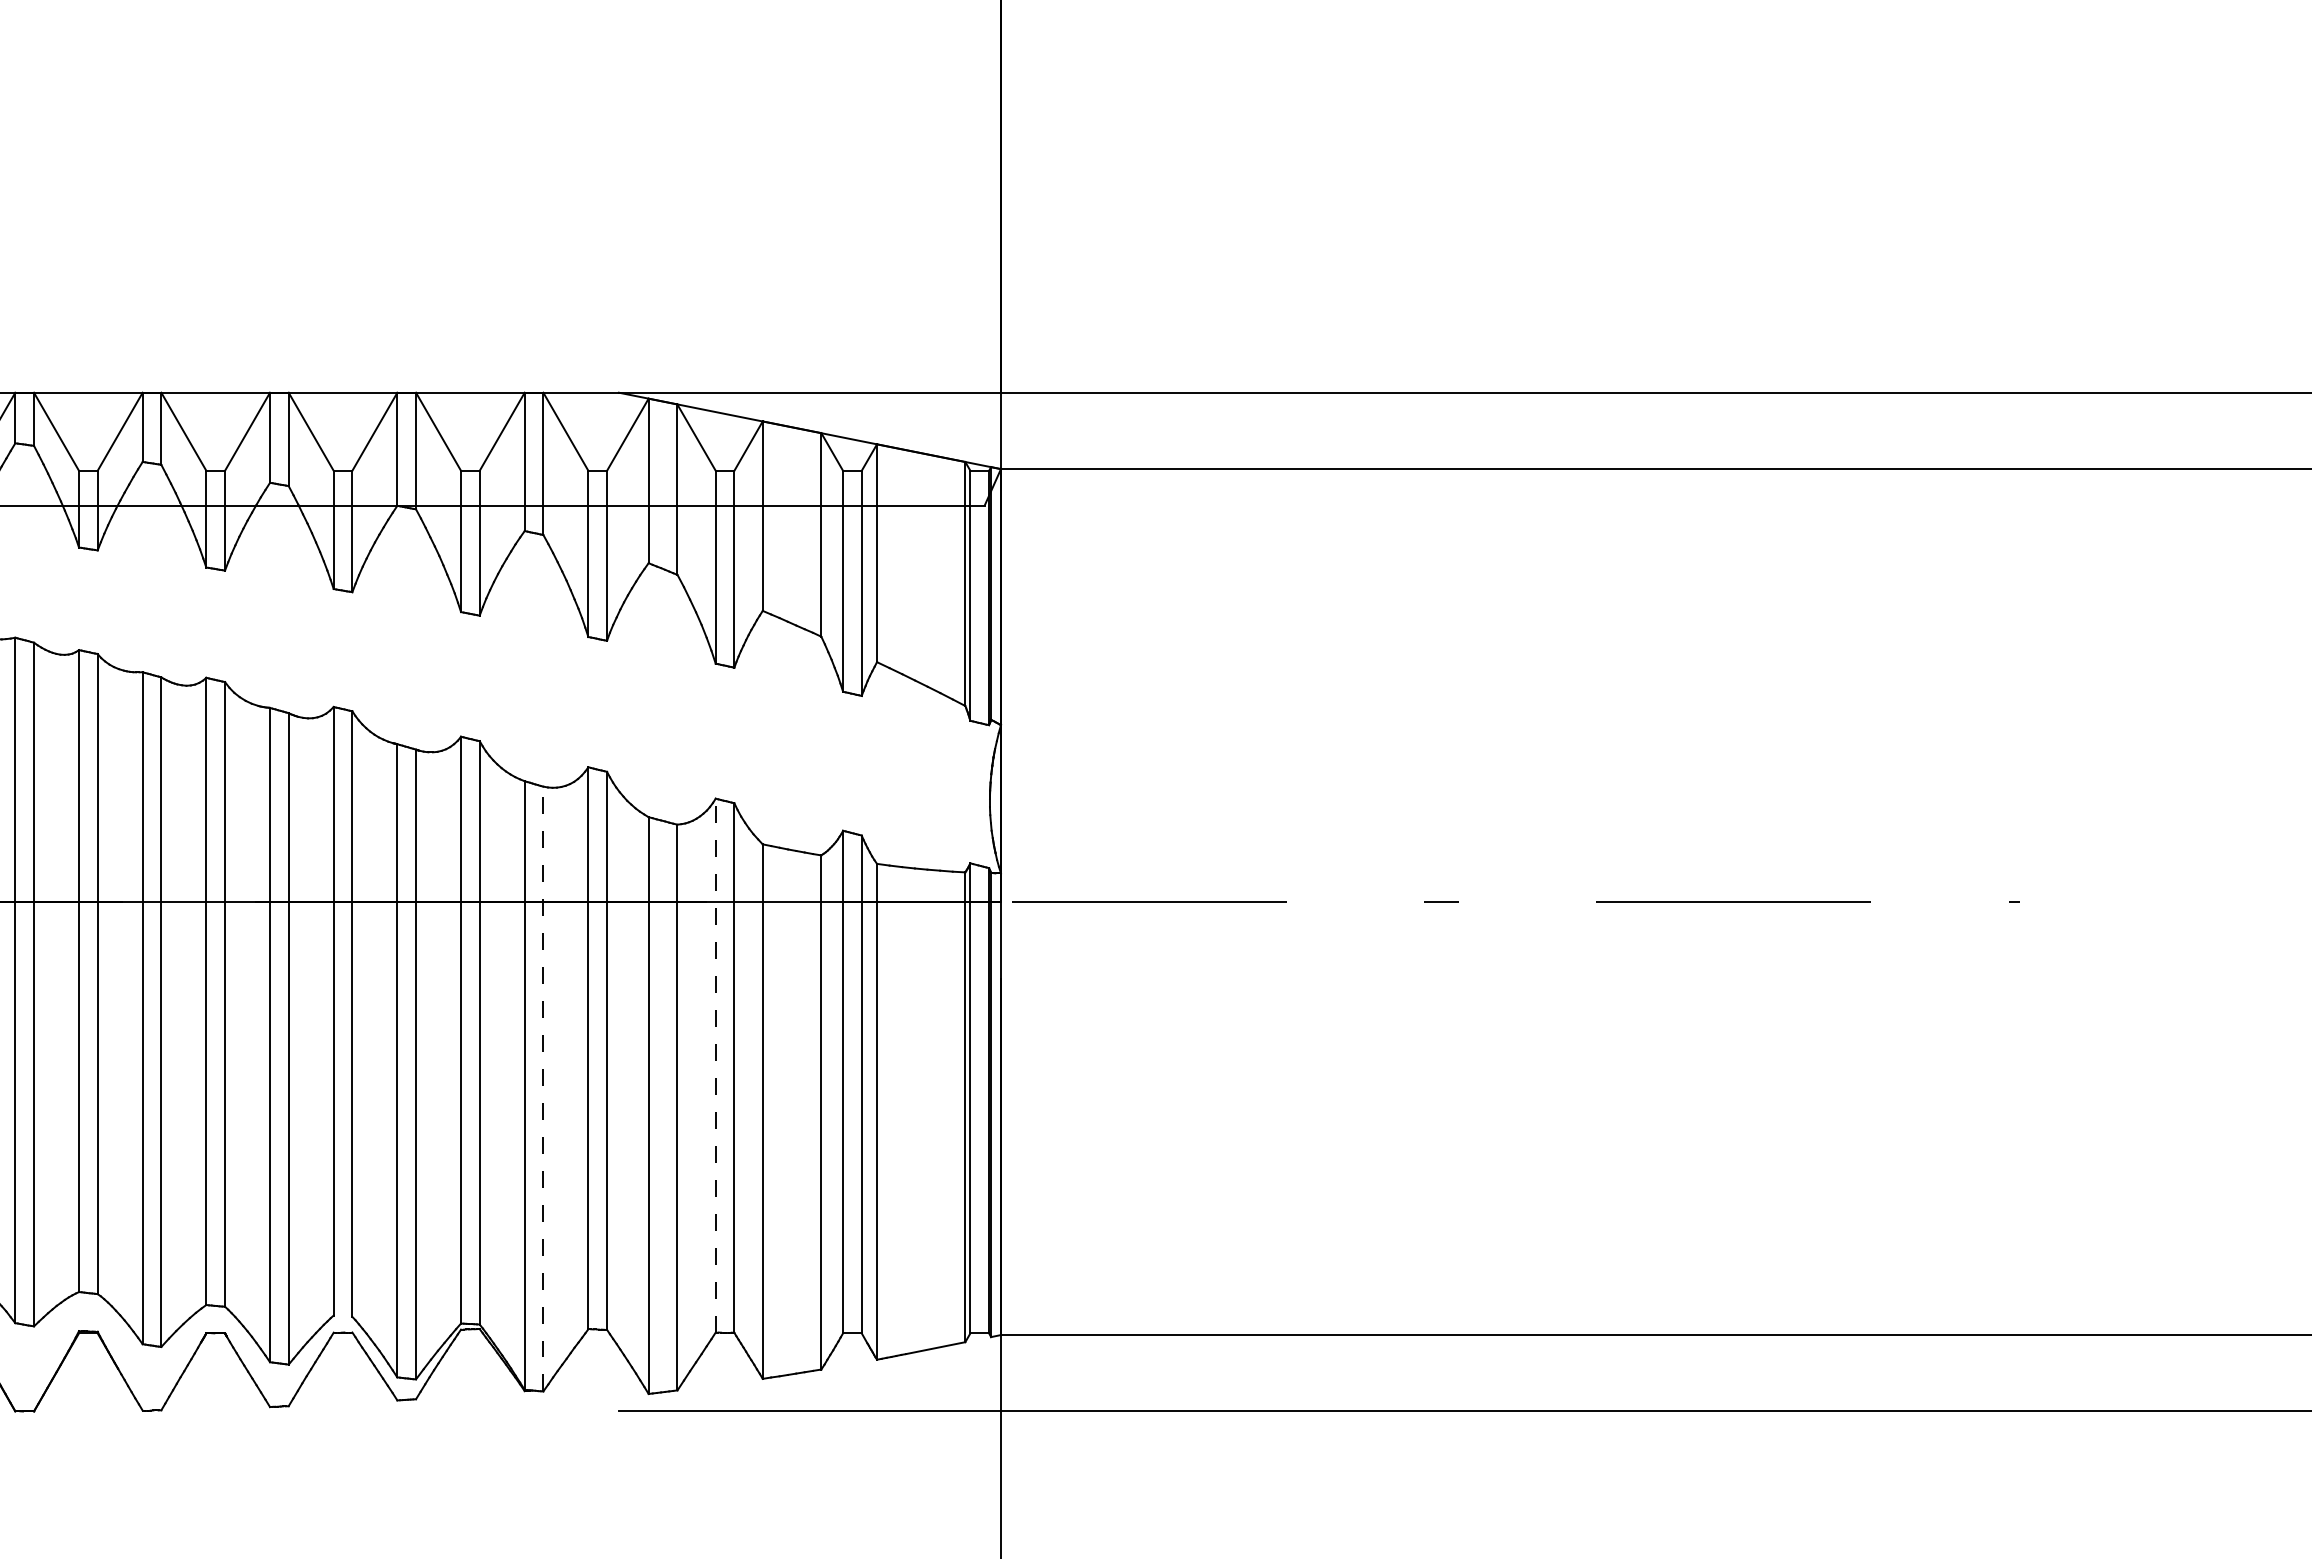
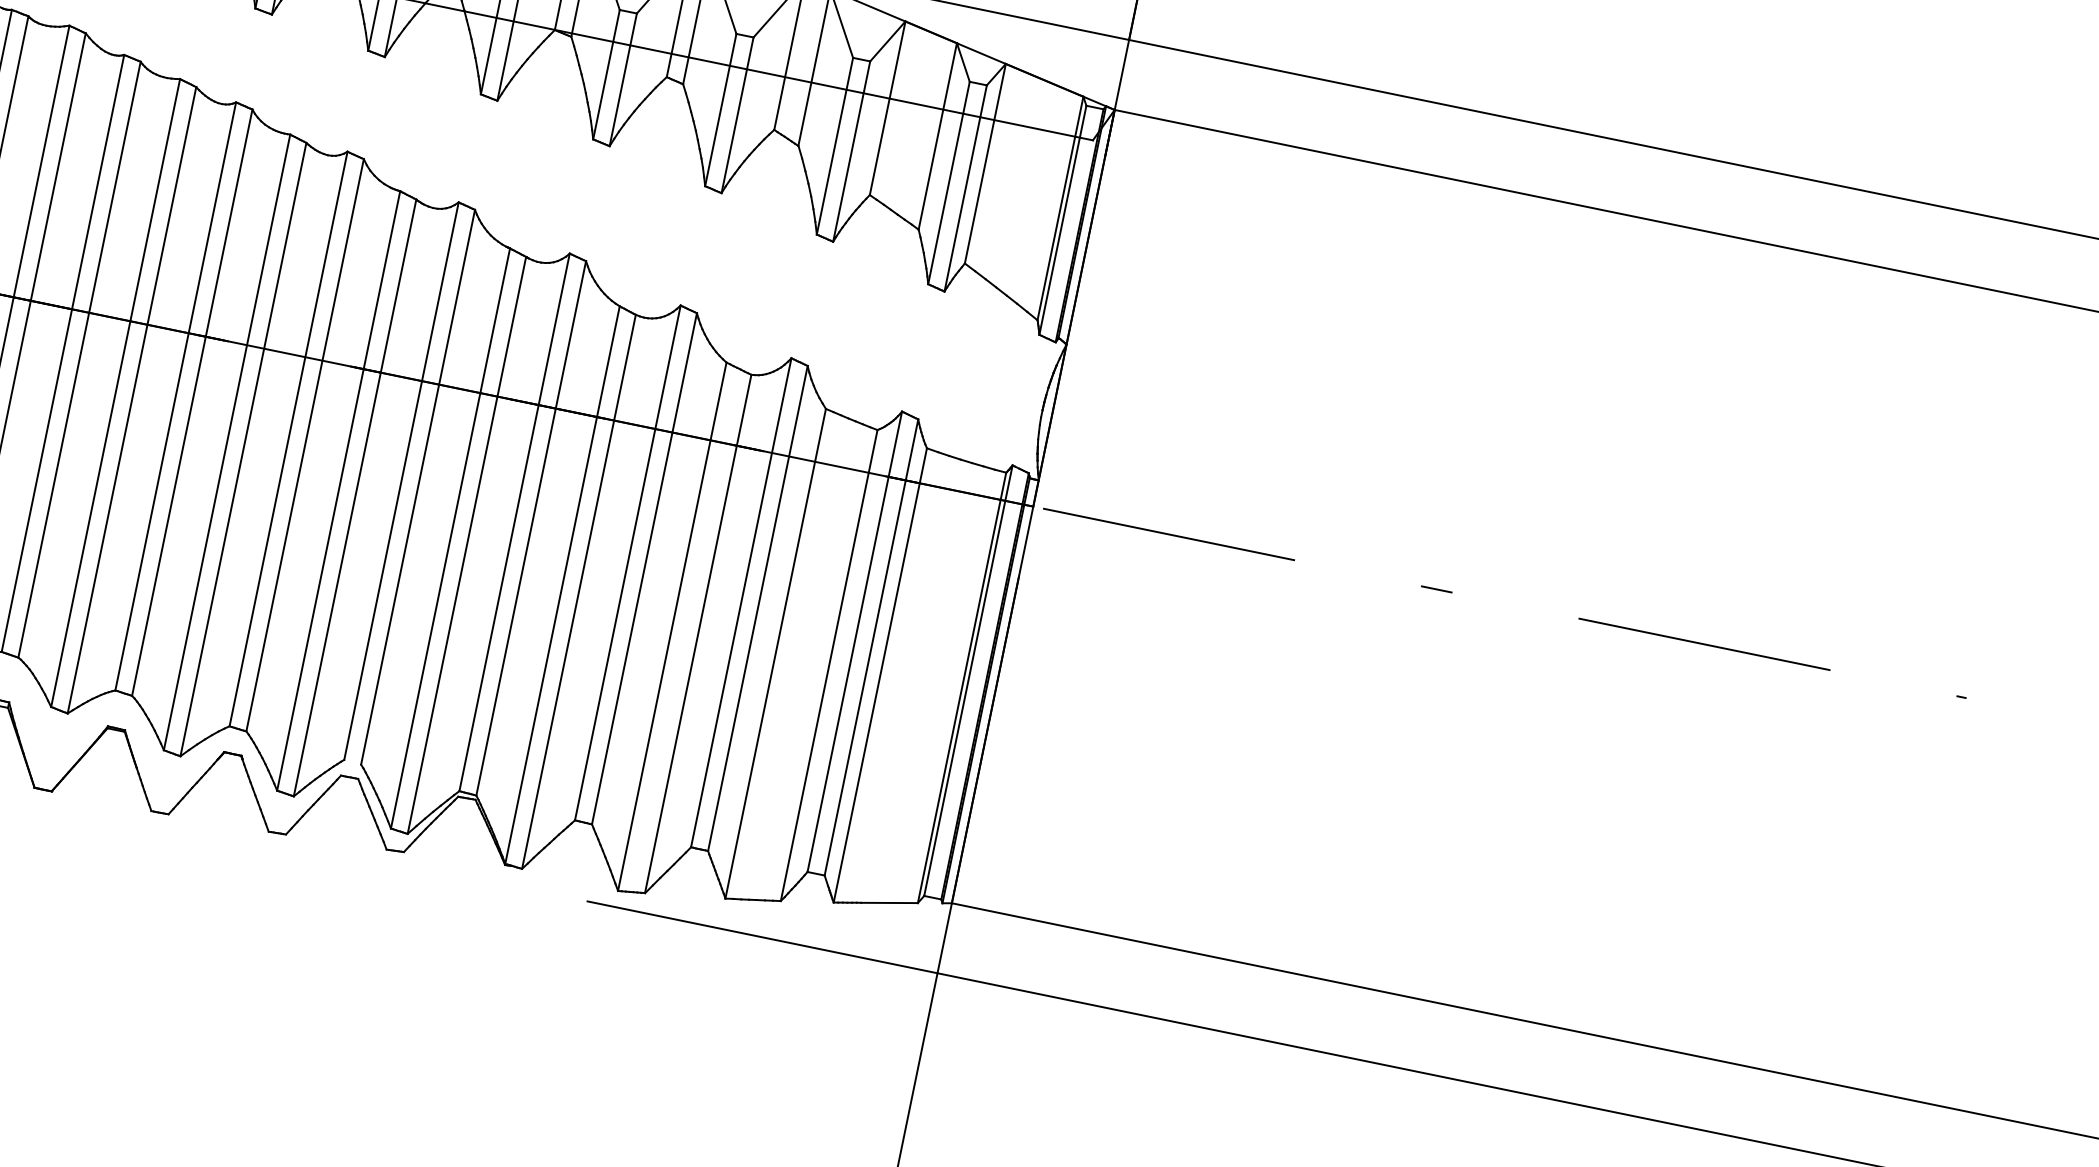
line: (715, 1065) -> (741, 602), dashed -> solid
line: (543, 1088) -> (579, 591), dashed -> solid

